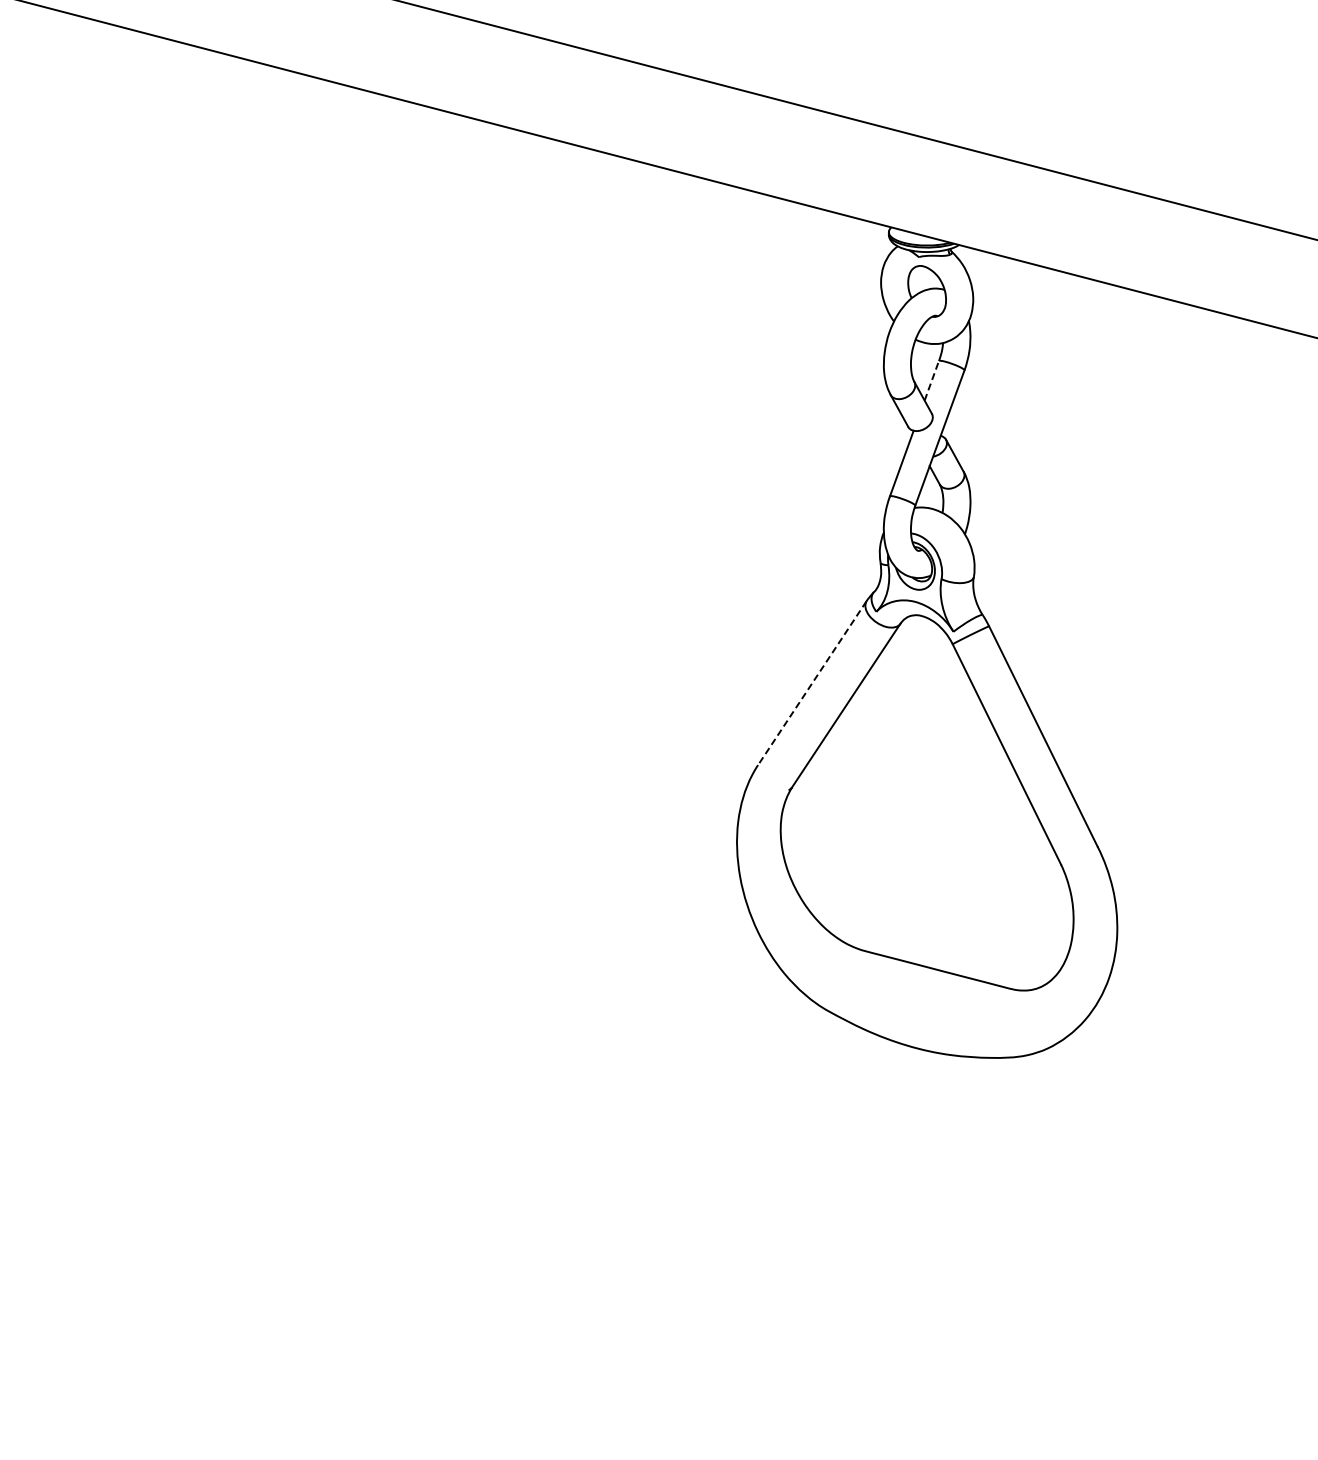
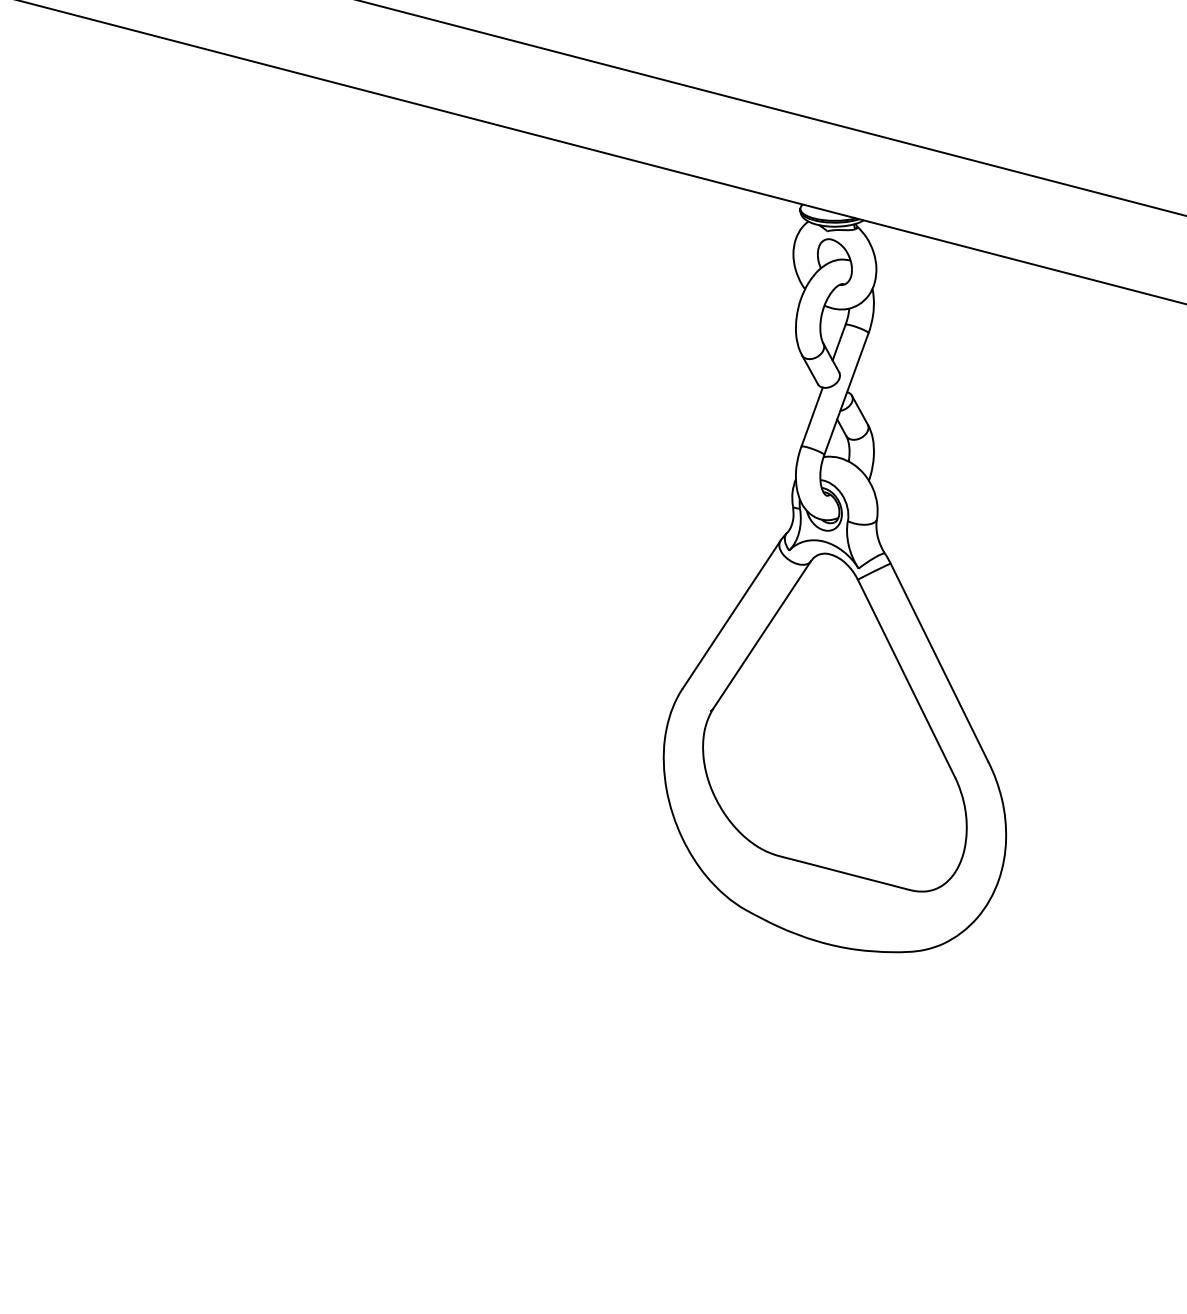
line: (931, 380) -> (838, 342), dashed -> solid
line: (812, 683) -> (731, 615), dashed -> solid

